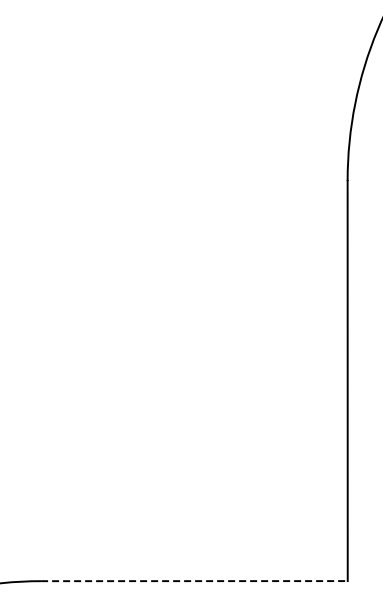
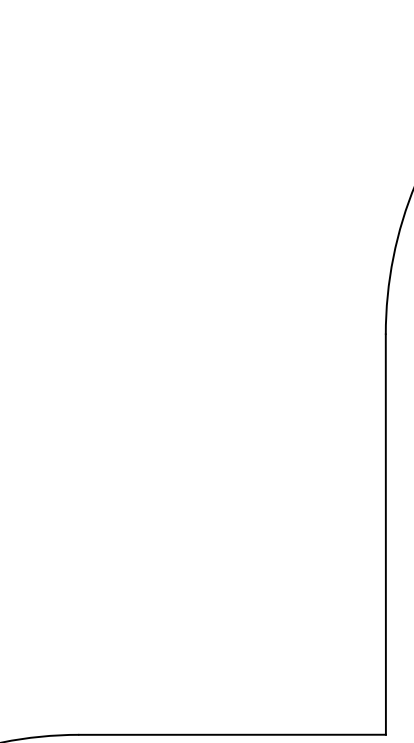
line: (195, 580) -> (233, 734), dashed -> solid

